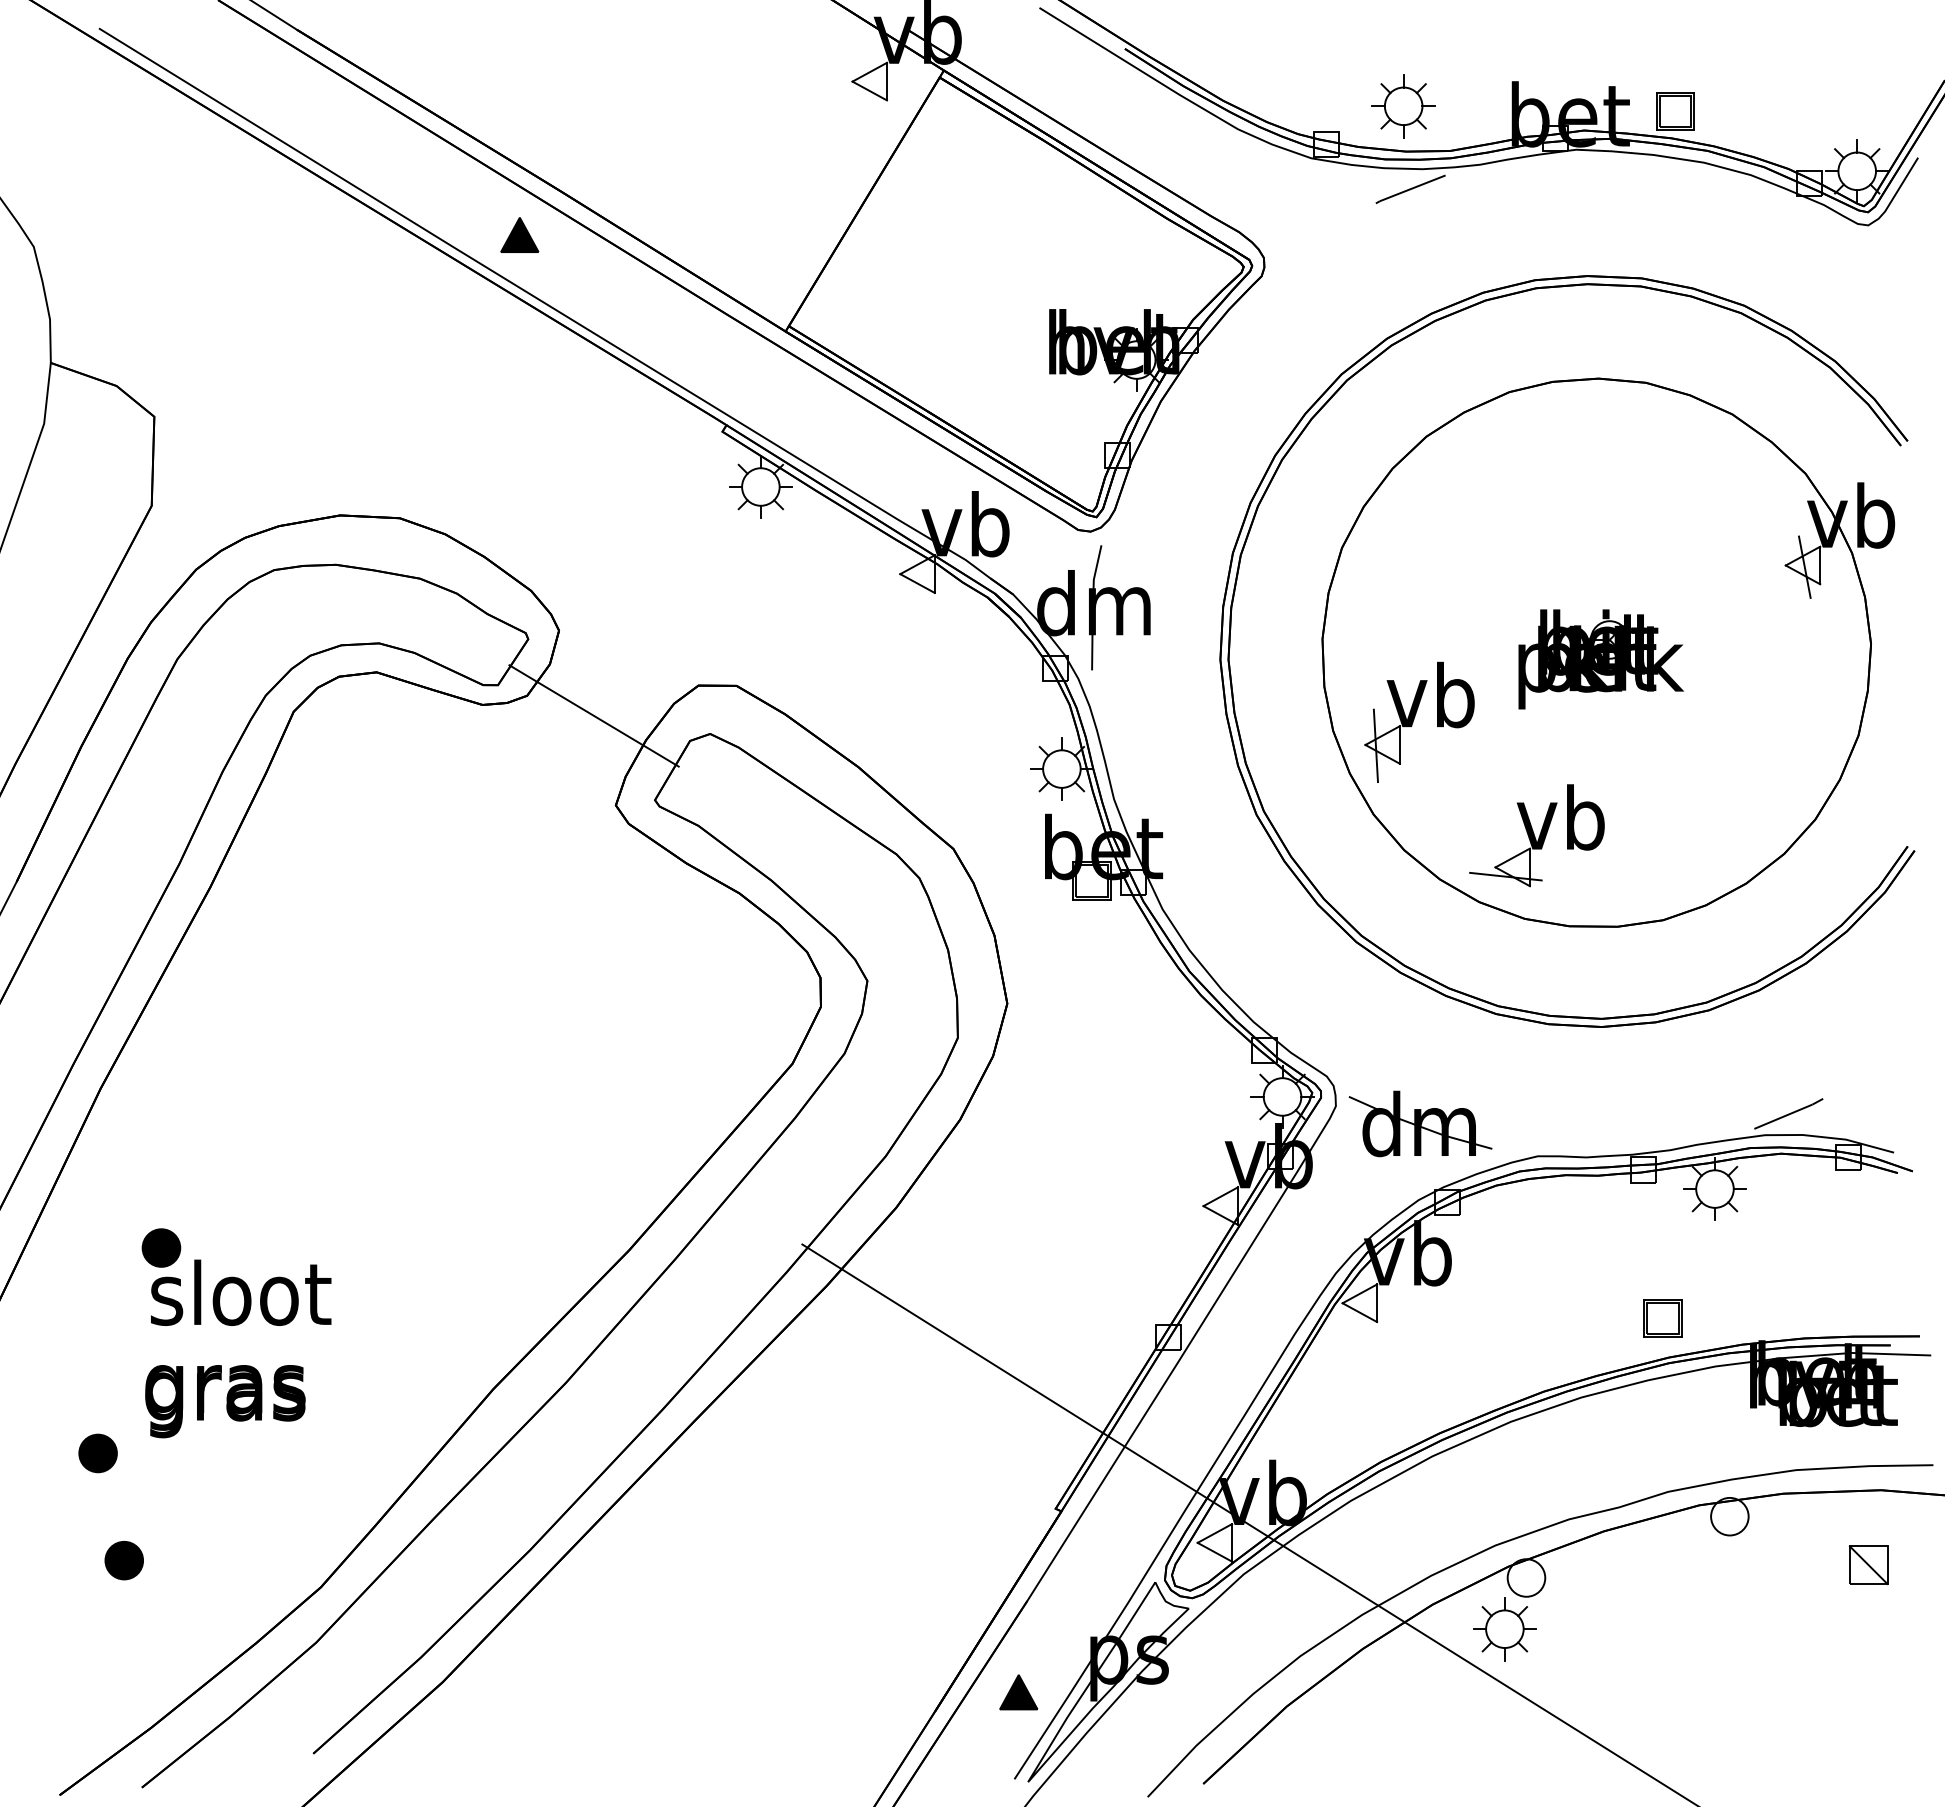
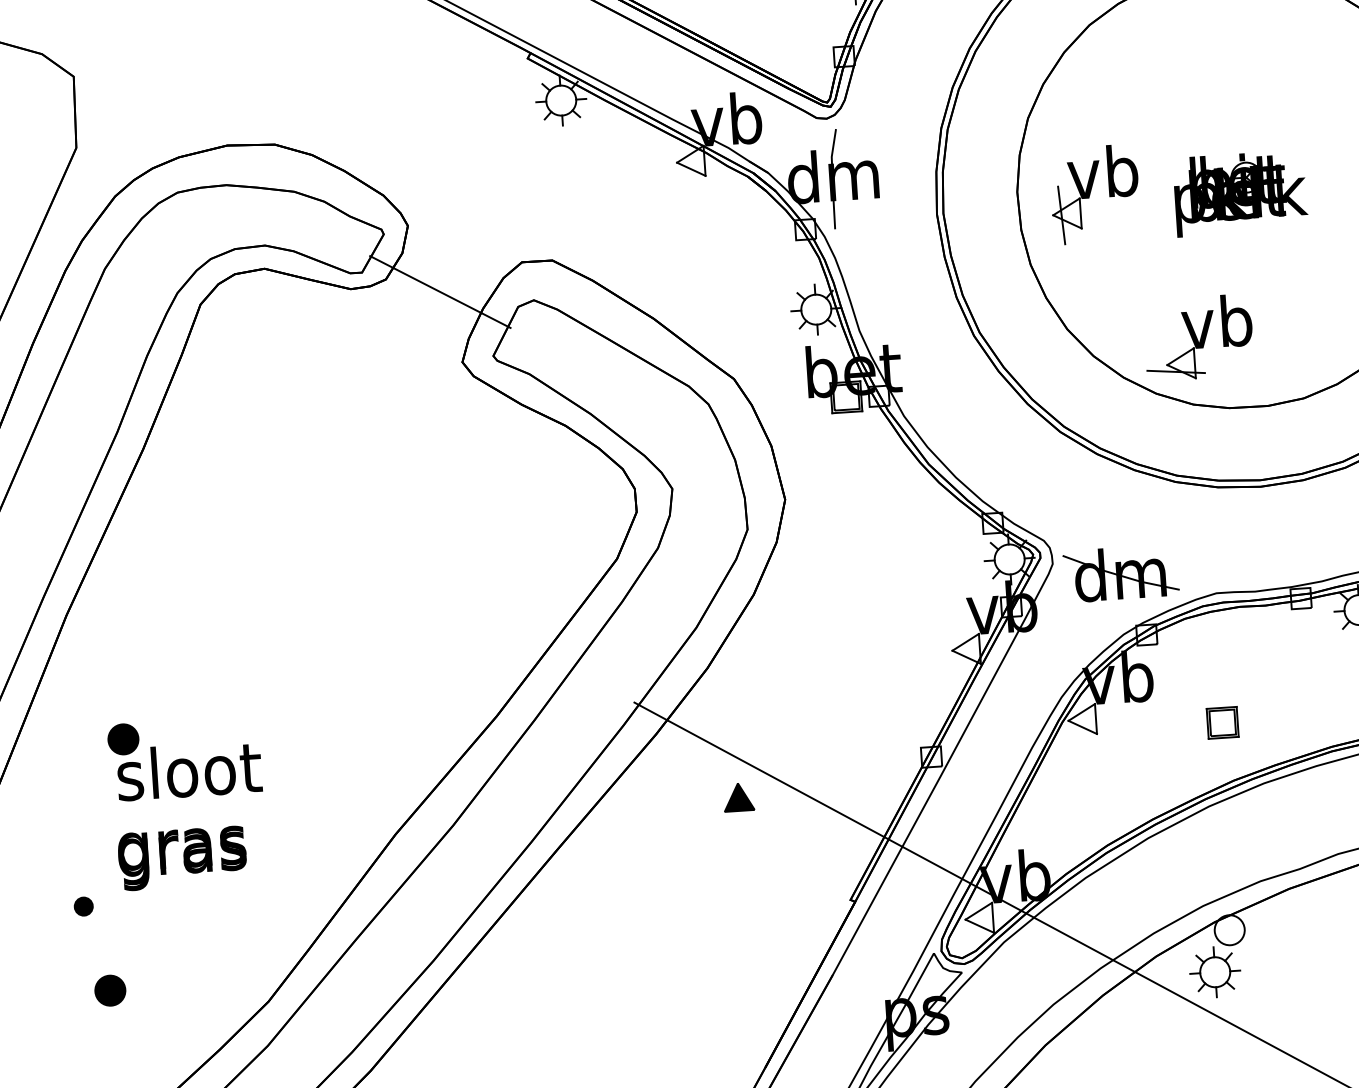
part: (1419, 721) -> (1095, 193), moved
part: (1662, 1318) -> (1222, 722), moved
part: (97, 1453) -> (83, 906), size x0.6
part: (1018, 1692) -> (738, 797), moved

